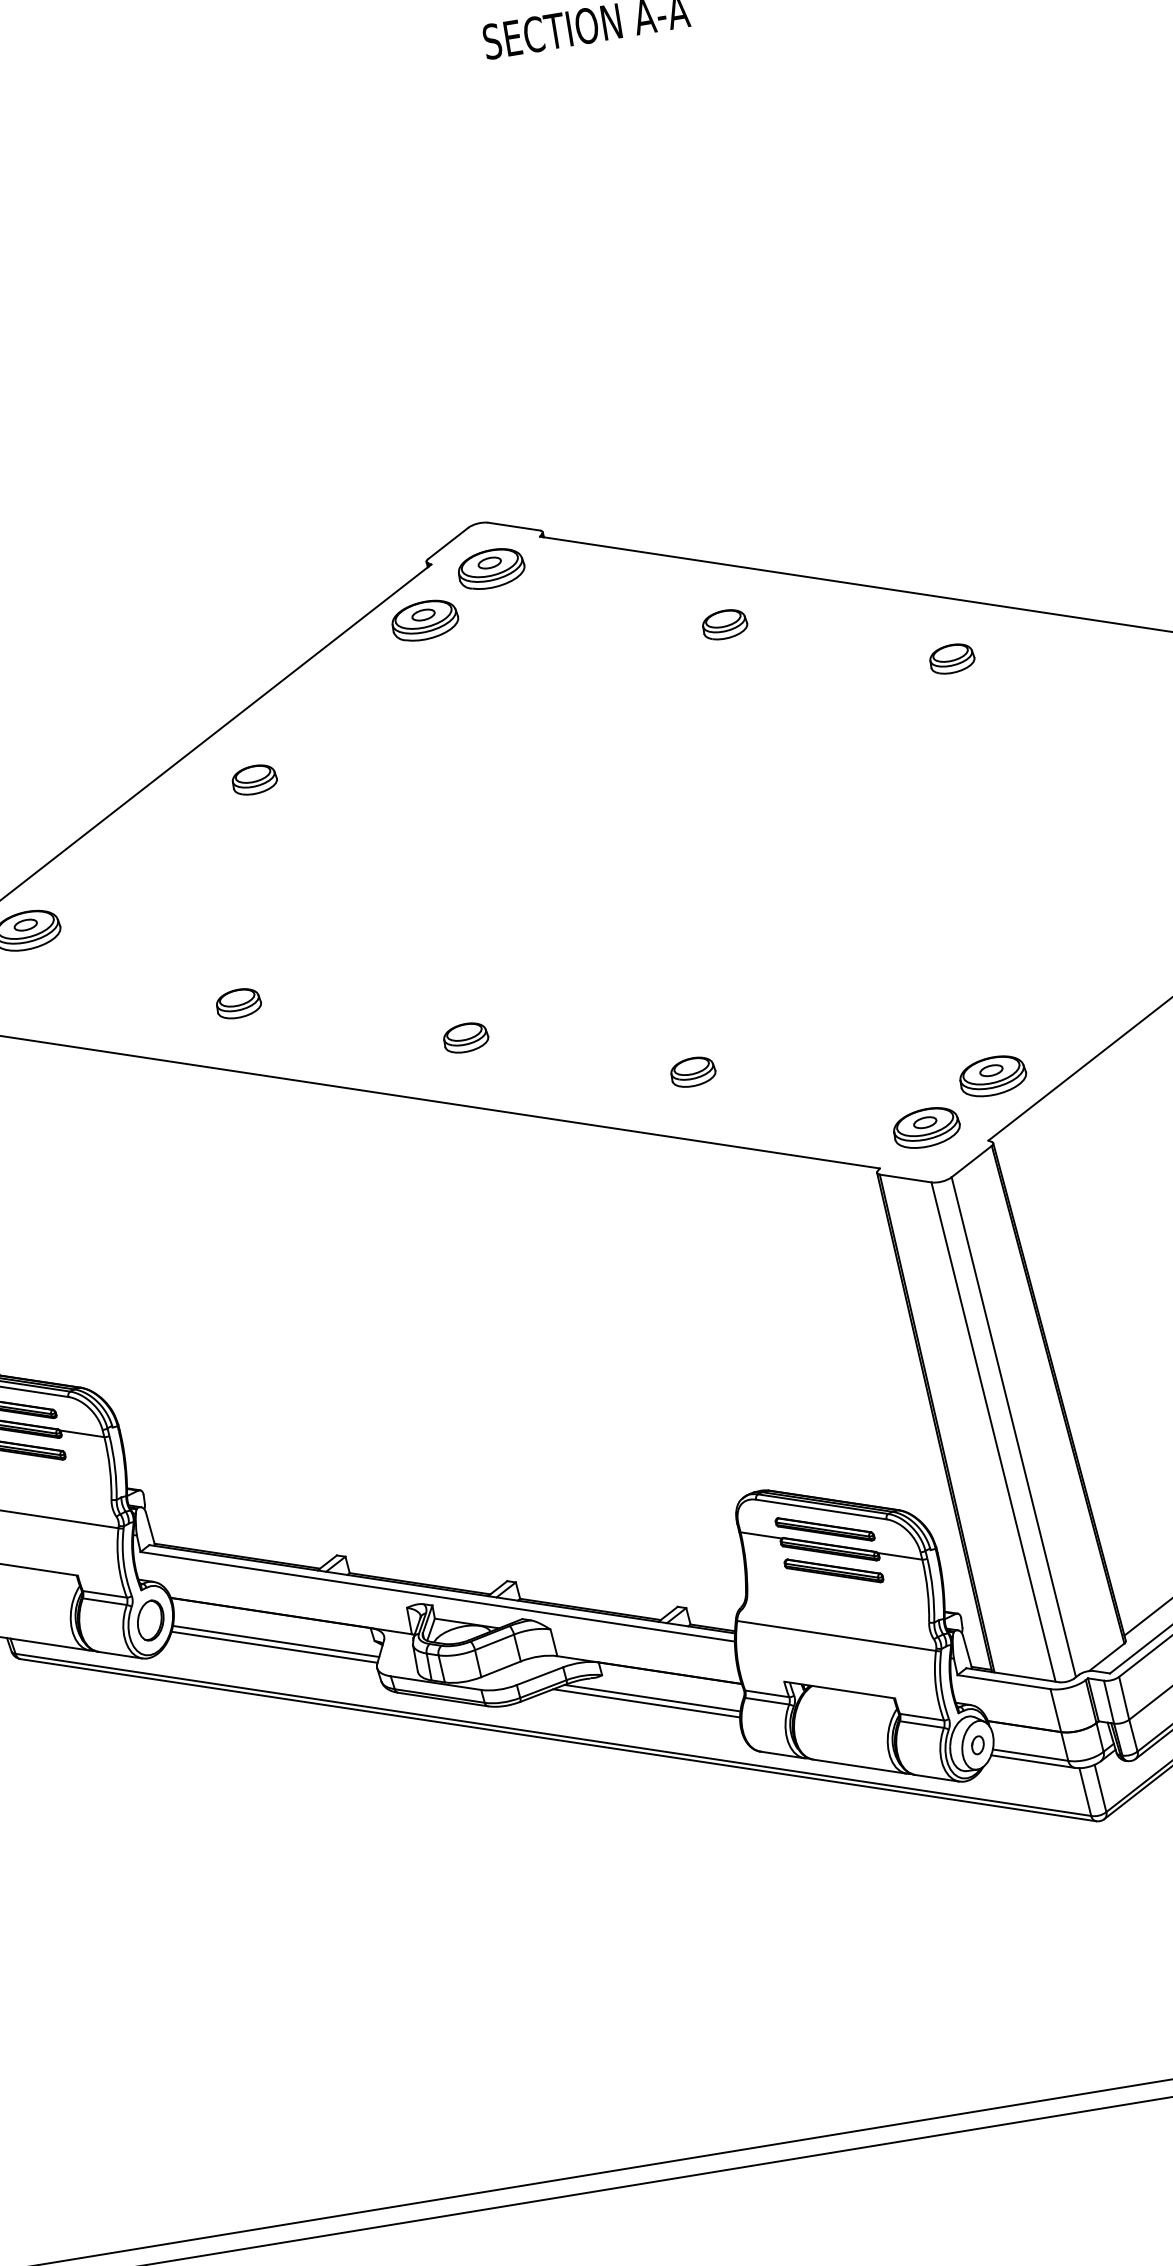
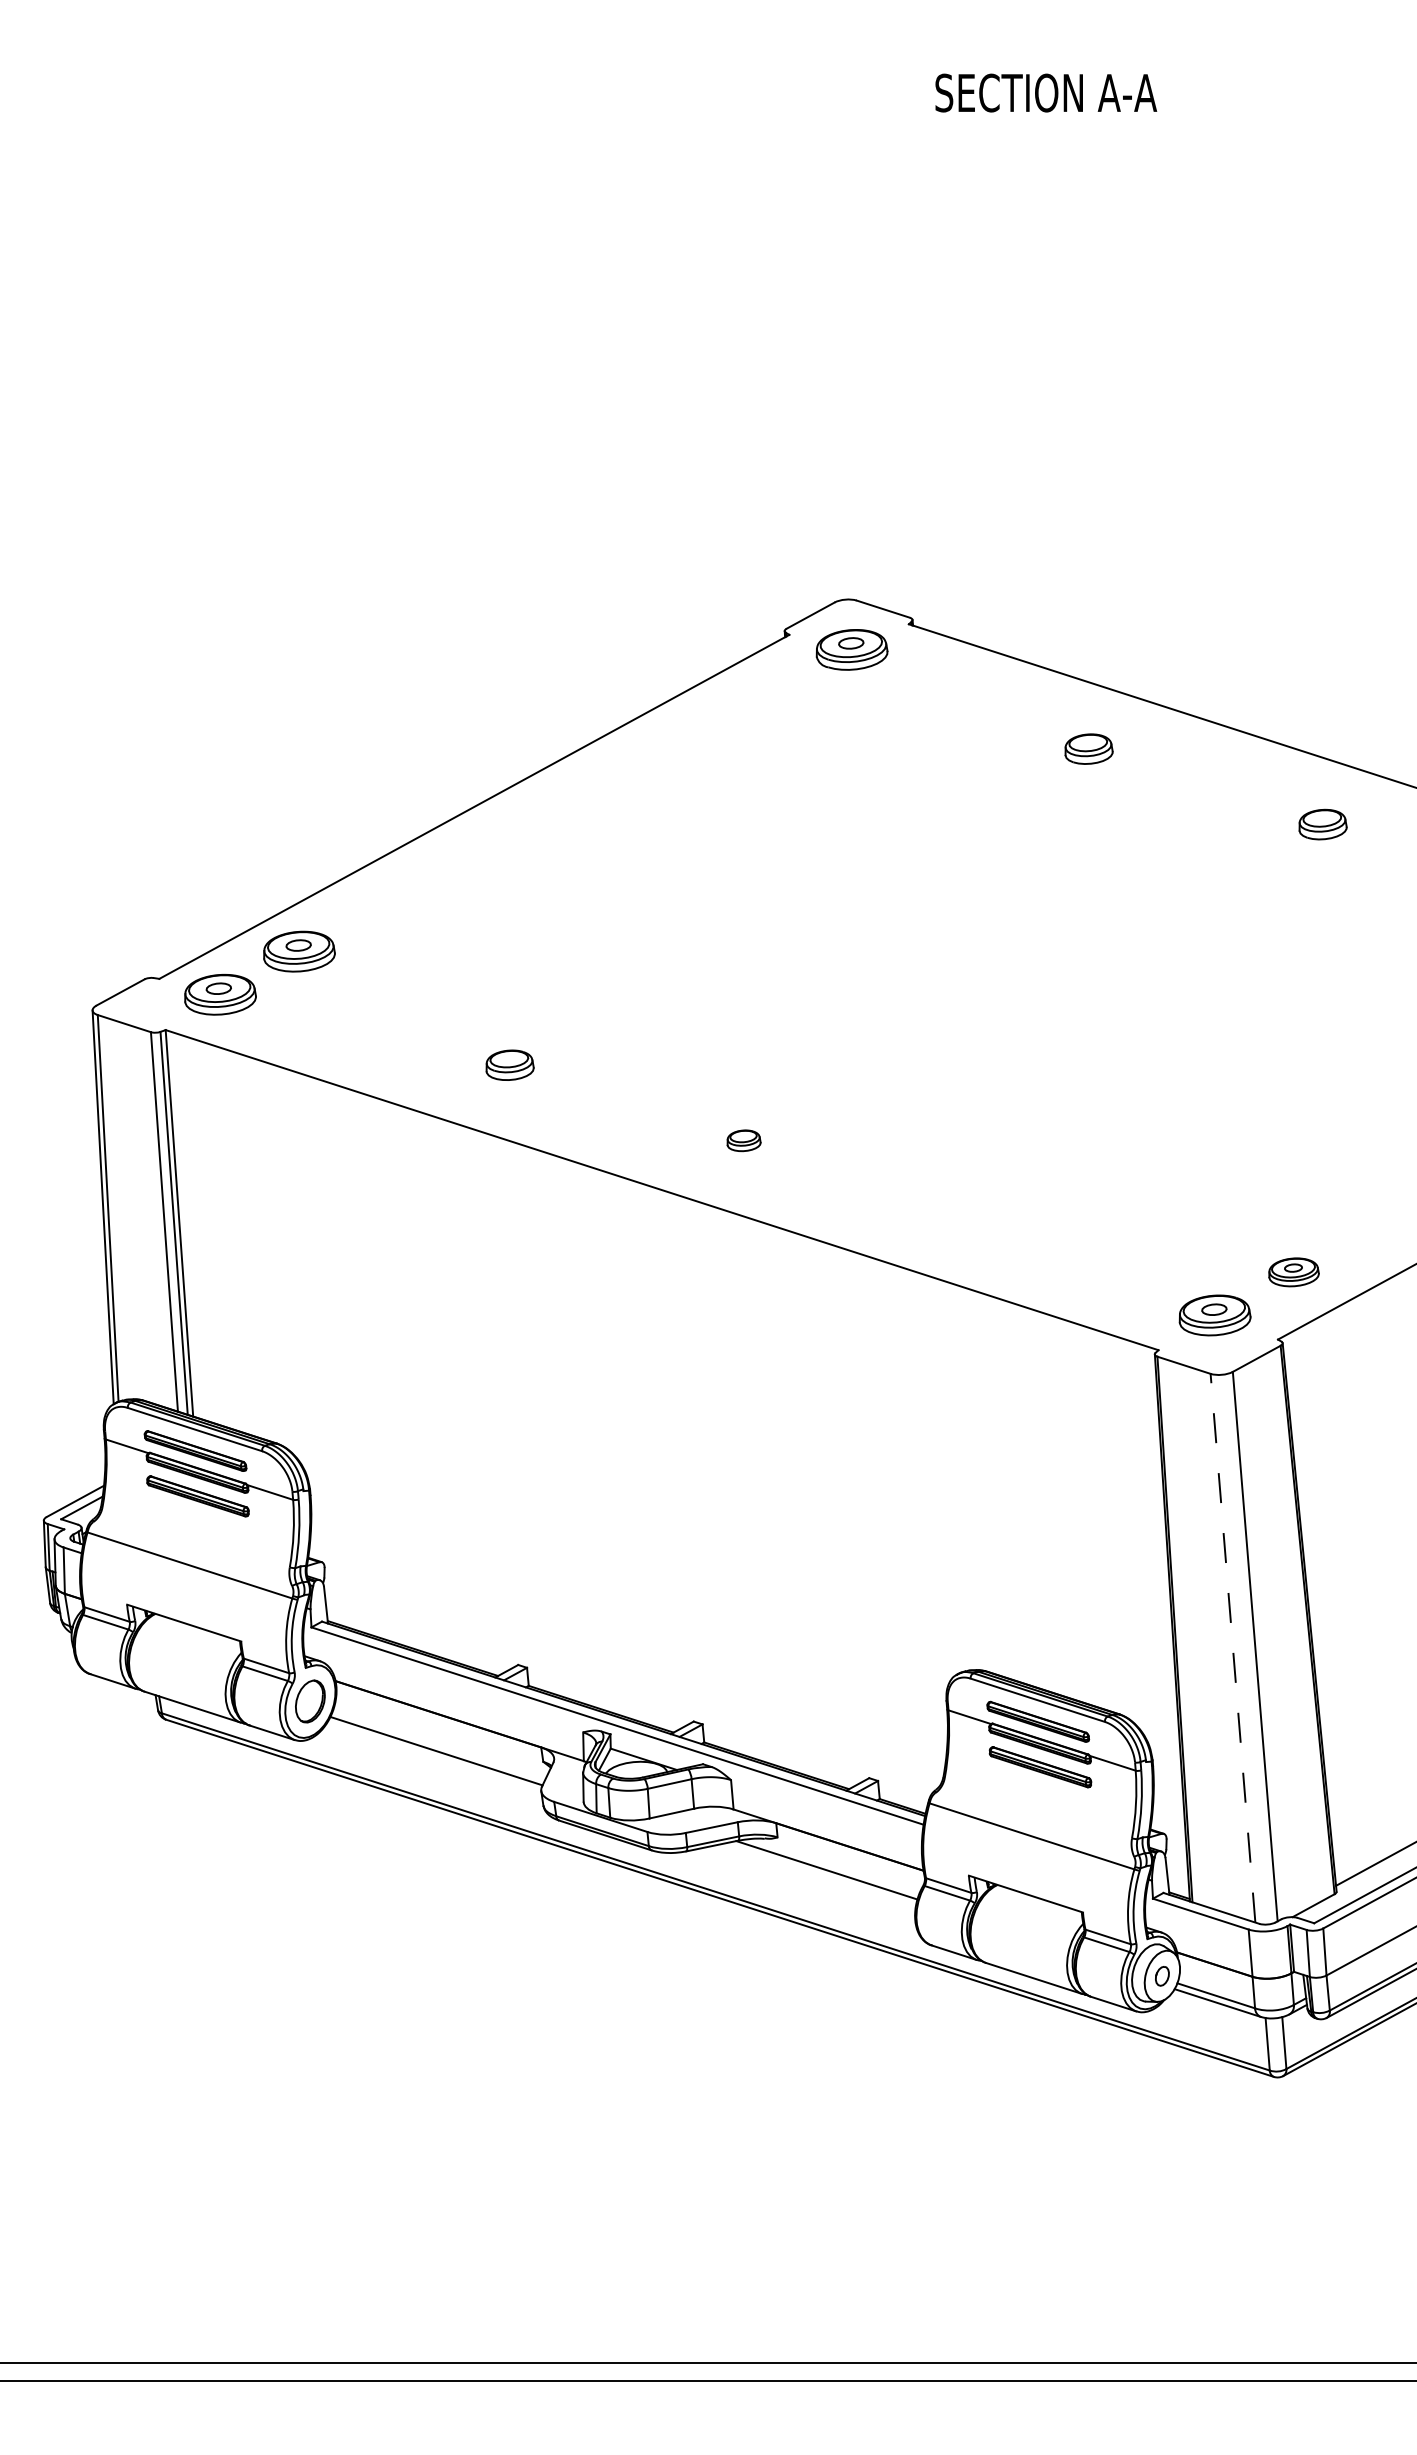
part: (425, 620) -> (773, 692), removed
part: (254, 779) -> (565, 831), removed
part: (465, 1037) -> (743, 1140), size x0.7
part: (692, 1071) -> (977, 1215), removed
part: (992, 1076) -> (1293, 1272), size x0.7
line: (992, 1431) -> (1232, 1647), solid -> dashed
line: (275, 1641) -> (438, 1745), removed
line: (646, 1703) -> (819, 1874), removed

